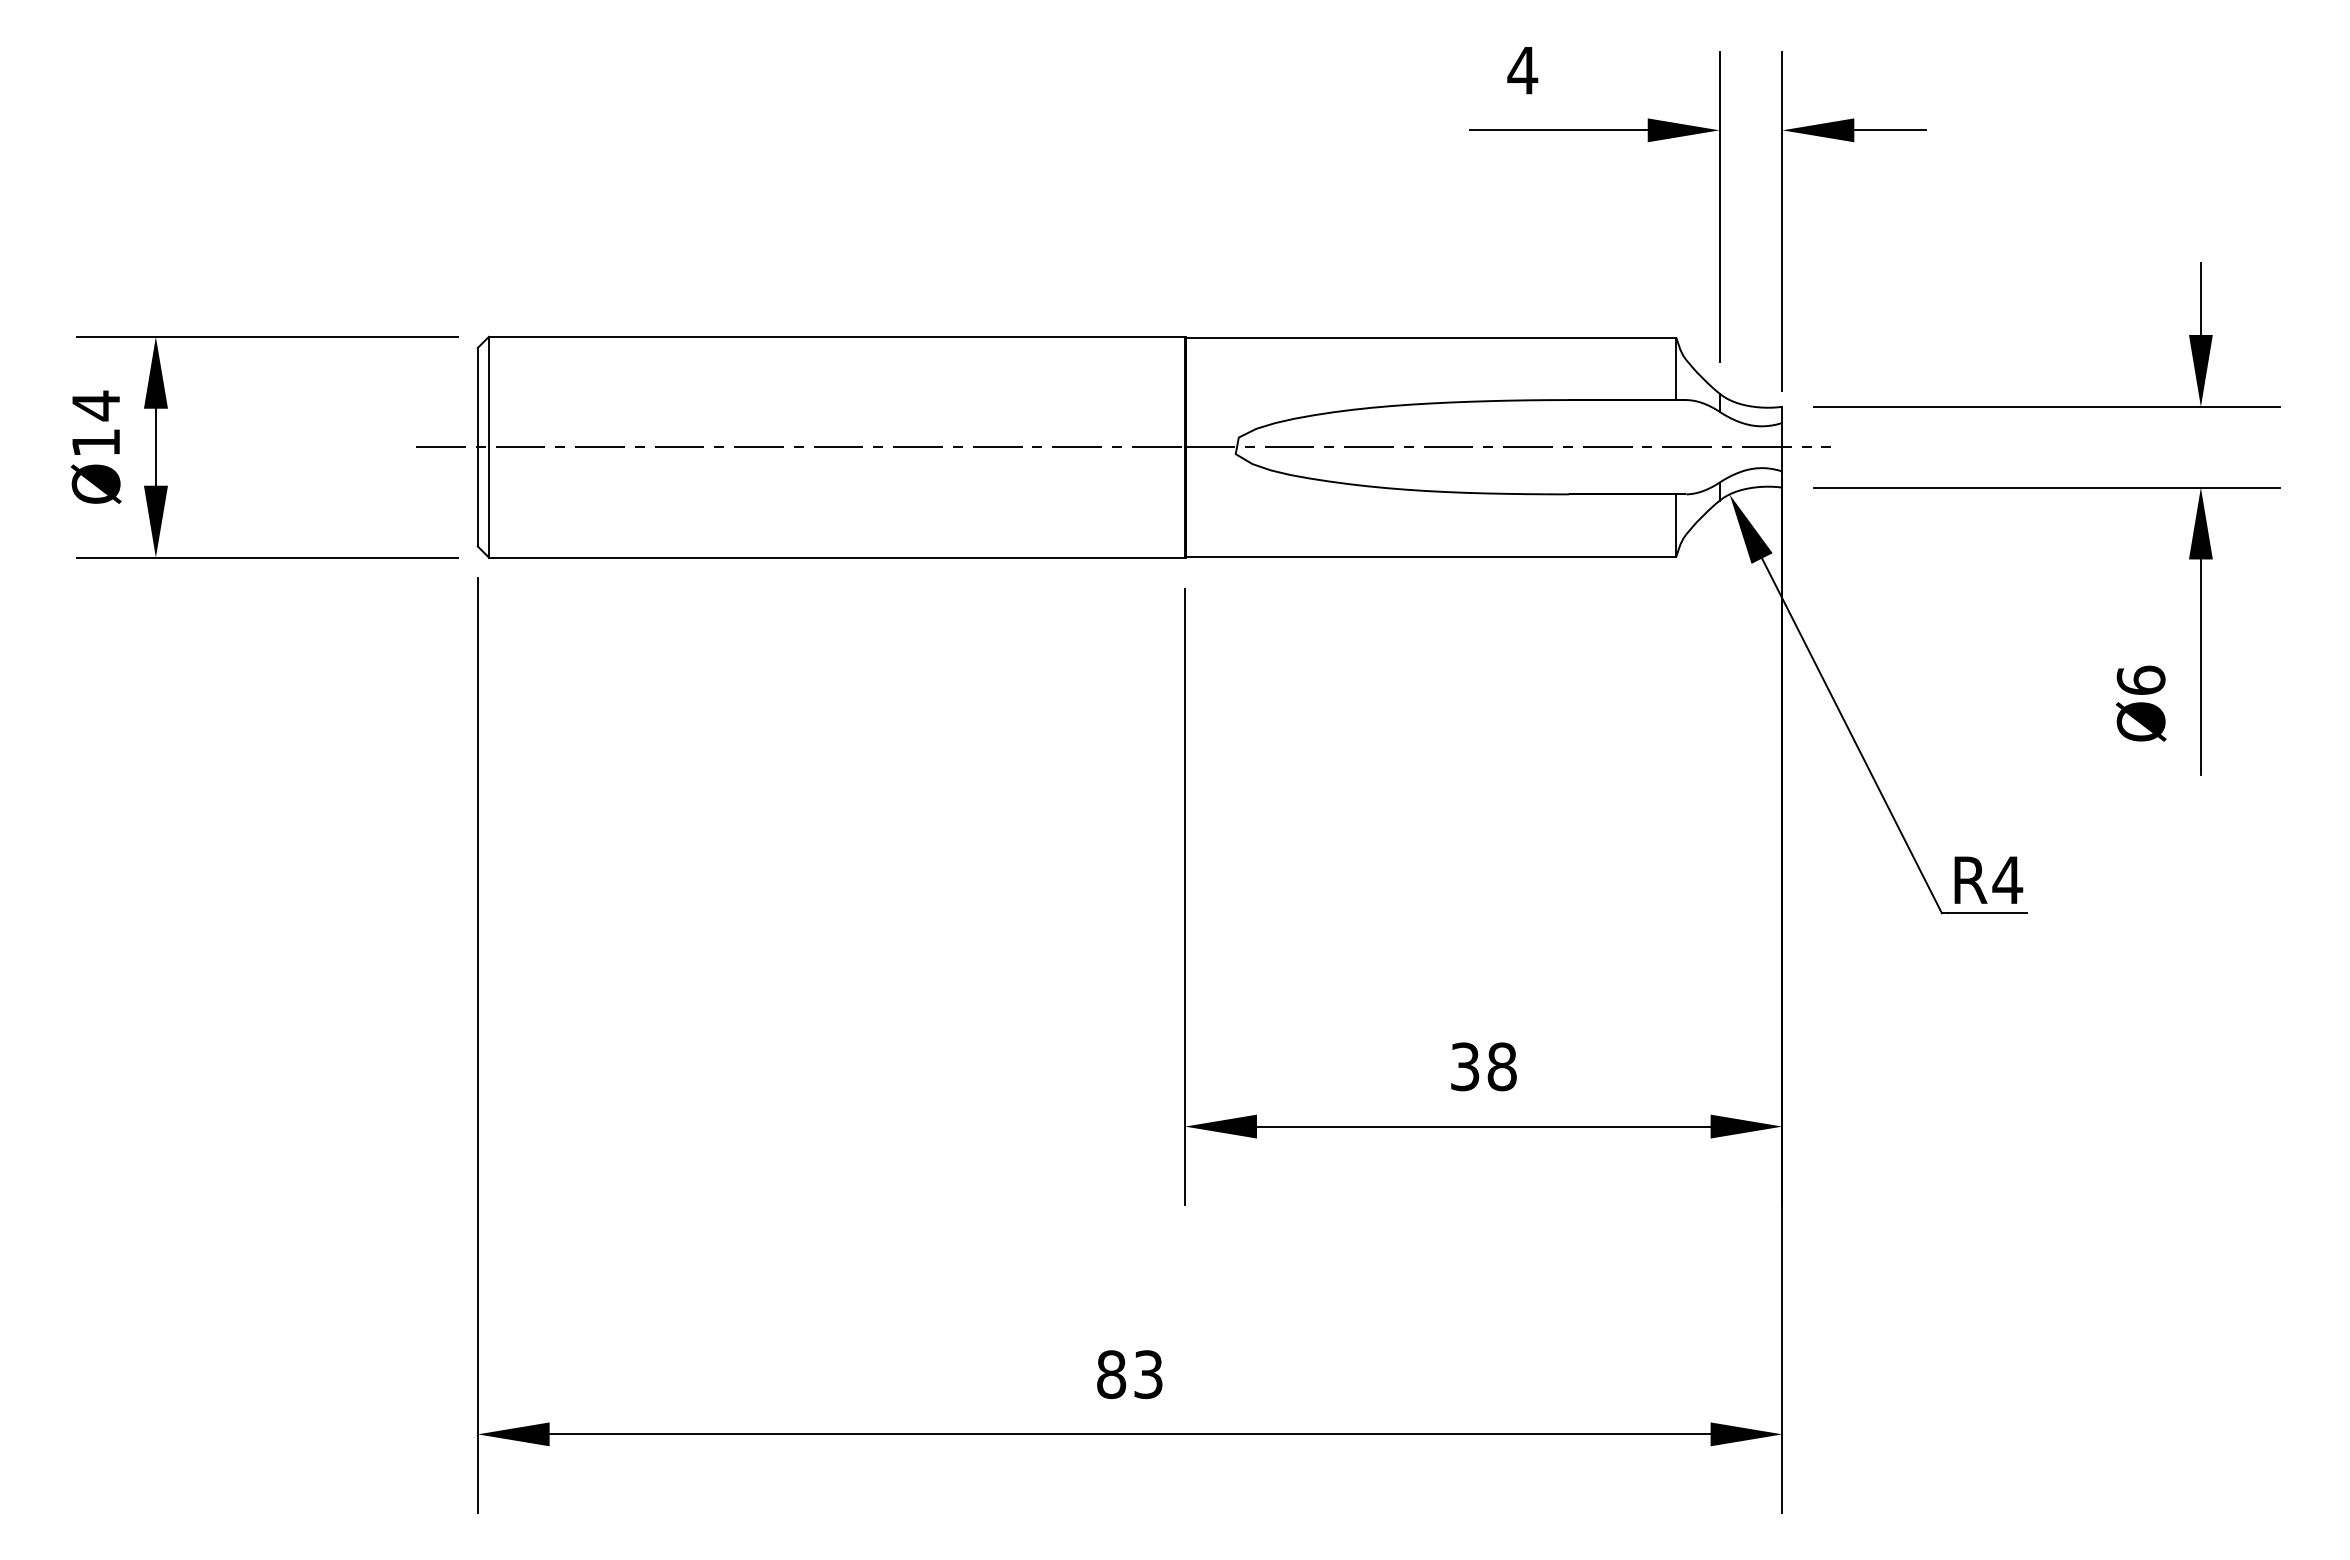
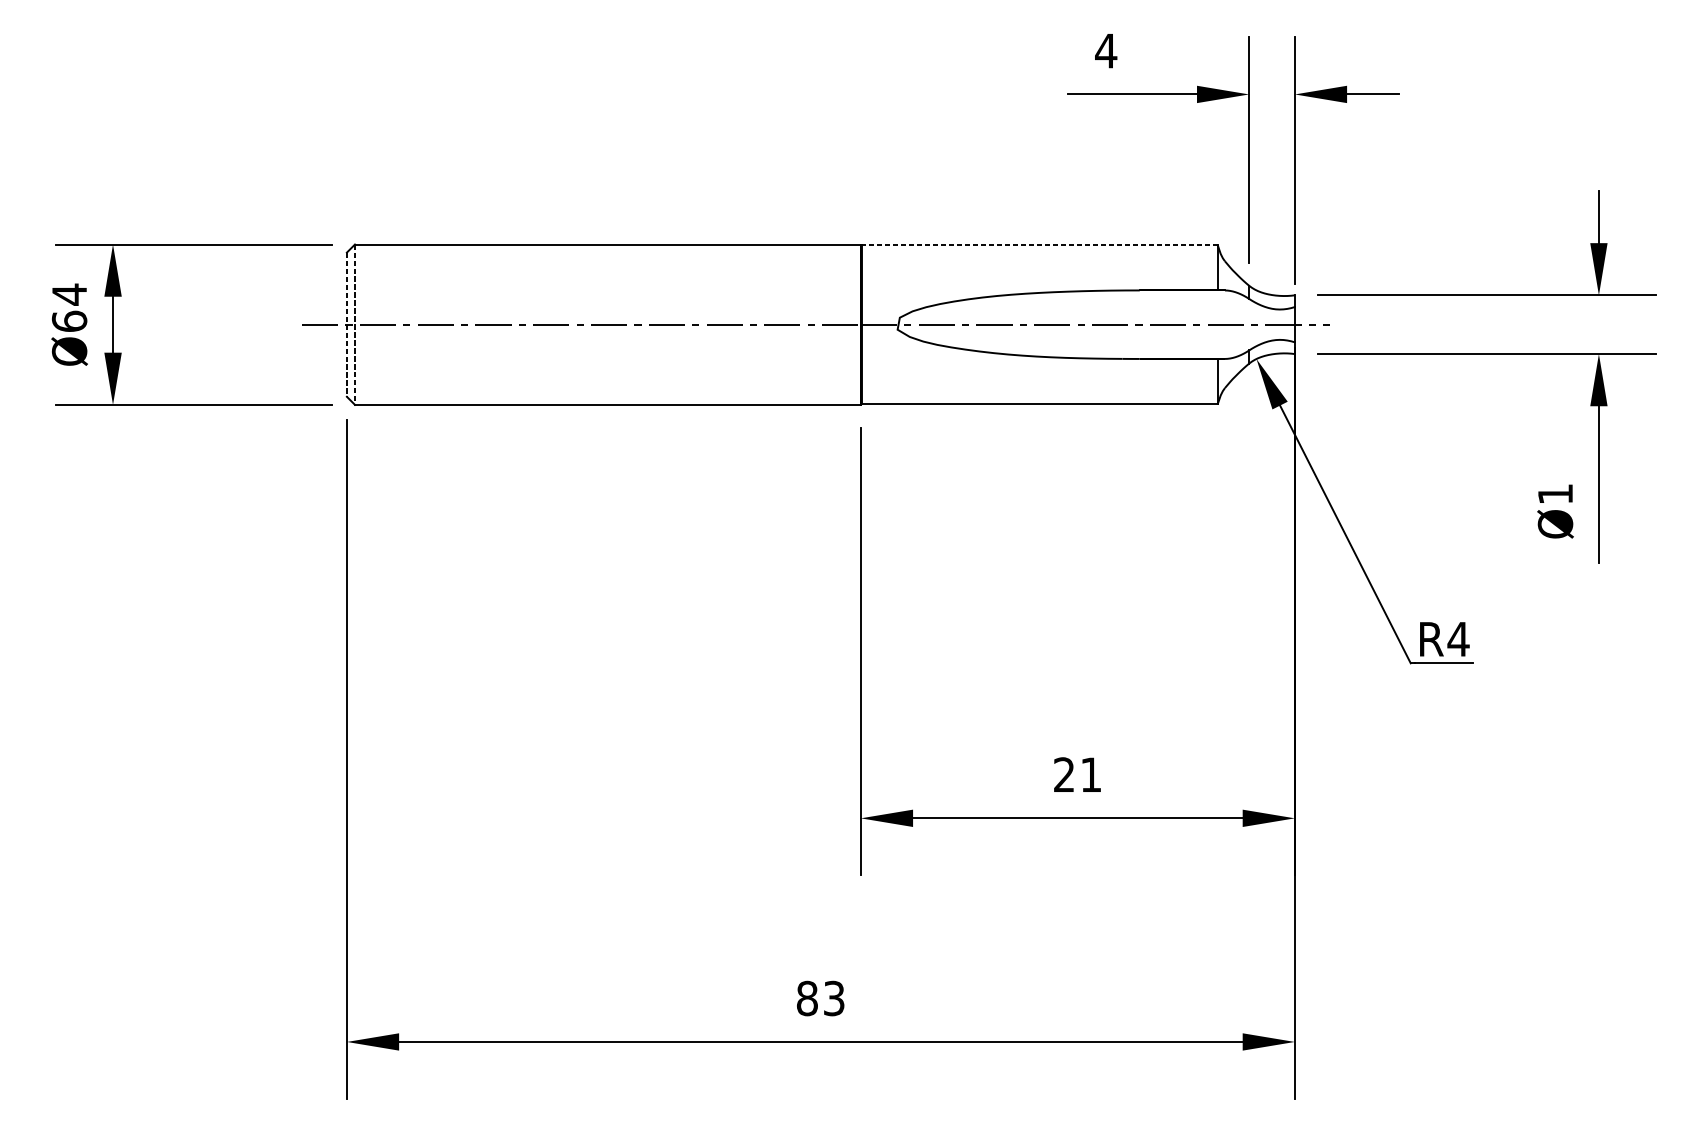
line: (1431, 337) -> (1039, 244), solid -> dashed
text: (95, 442) -> (69, 321), Ø14 -> Ø64
line: (477, 447) -> (346, 324), solid -> dashed
line: (488, 447) -> (354, 324), solid -> dashed
text: (2140, 679) -> (1555, 493), Ø6 -> Ø1
text: (1483, 1066) -> (1077, 774), 38 -> 21

